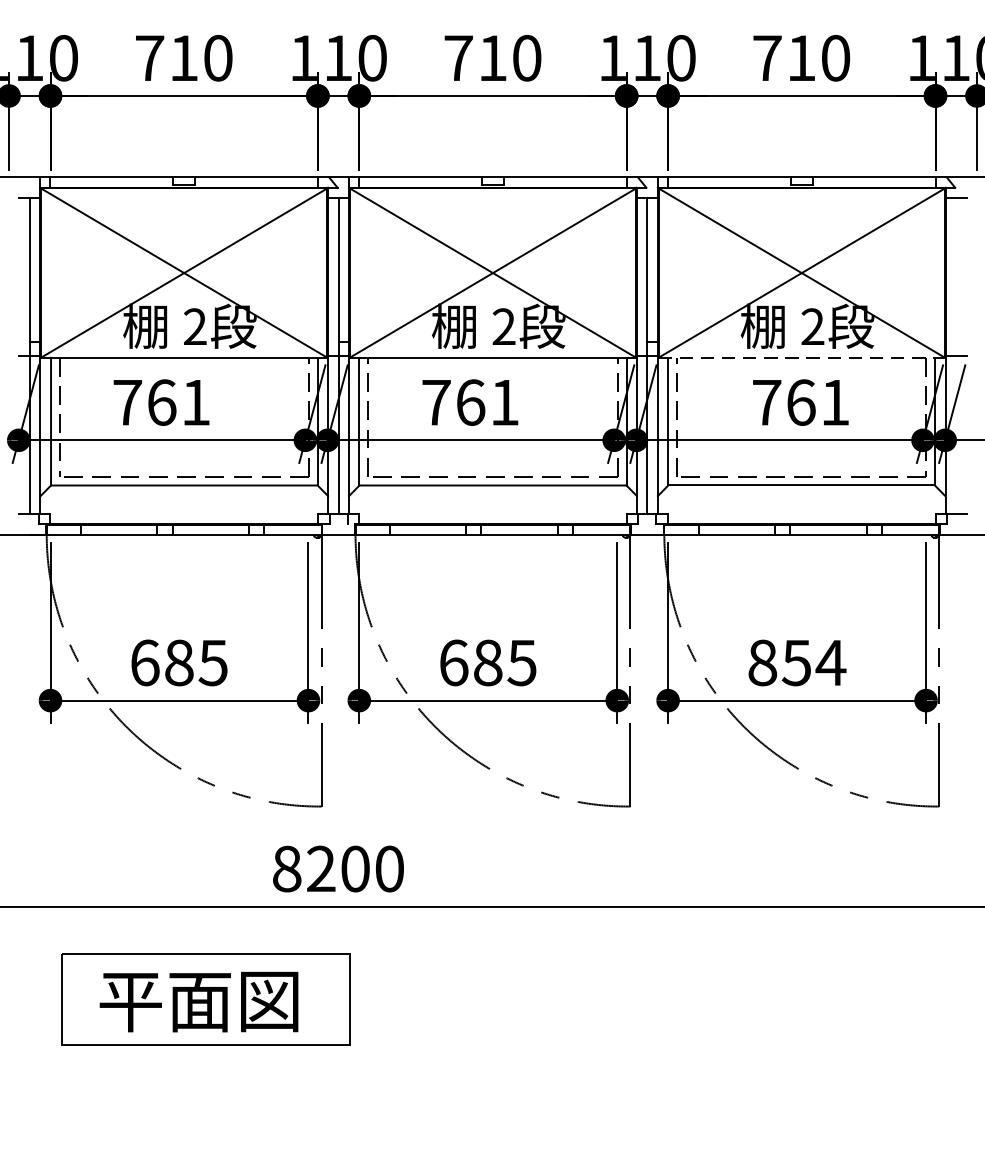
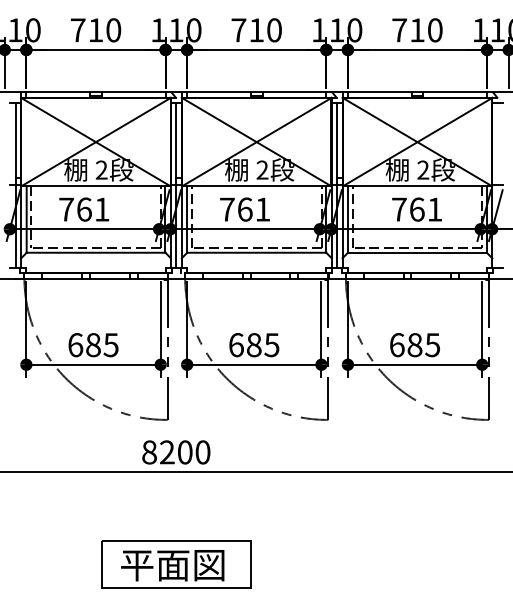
line: (801, 358) -> (417, 186), dashed -> solid
text: (795, 663) -> (414, 345), 854 -> 685
part: (206, 999) -> (176, 564), moved

